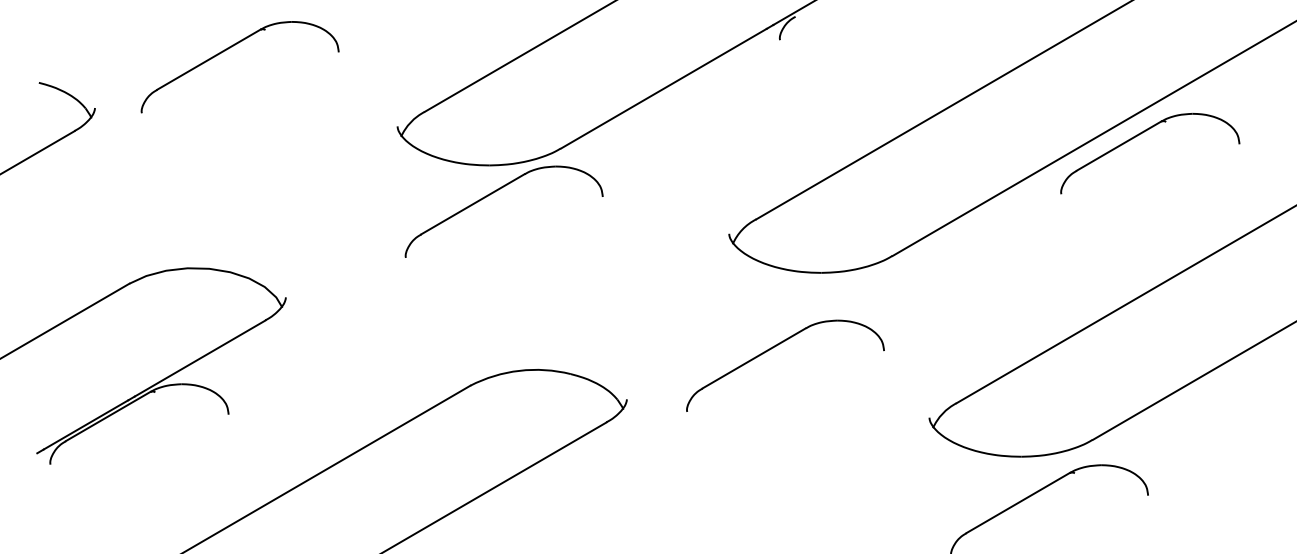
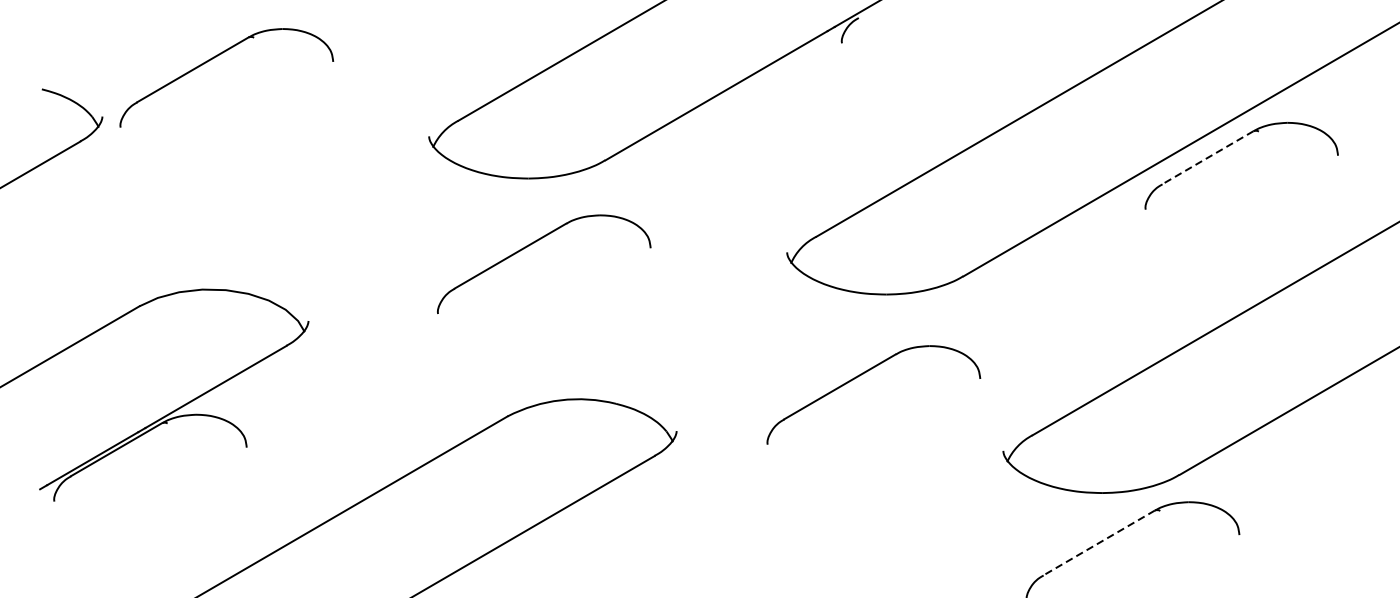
part: (230, 48) -> (216, 57), moved
line: (1118, 146) -> (1207, 158), solid -> dashed
part: (493, 193) -> (532, 244), moved
part: (775, 347) -> (863, 375), moved
line: (1018, 502) -> (1099, 542), solid -> dashed

